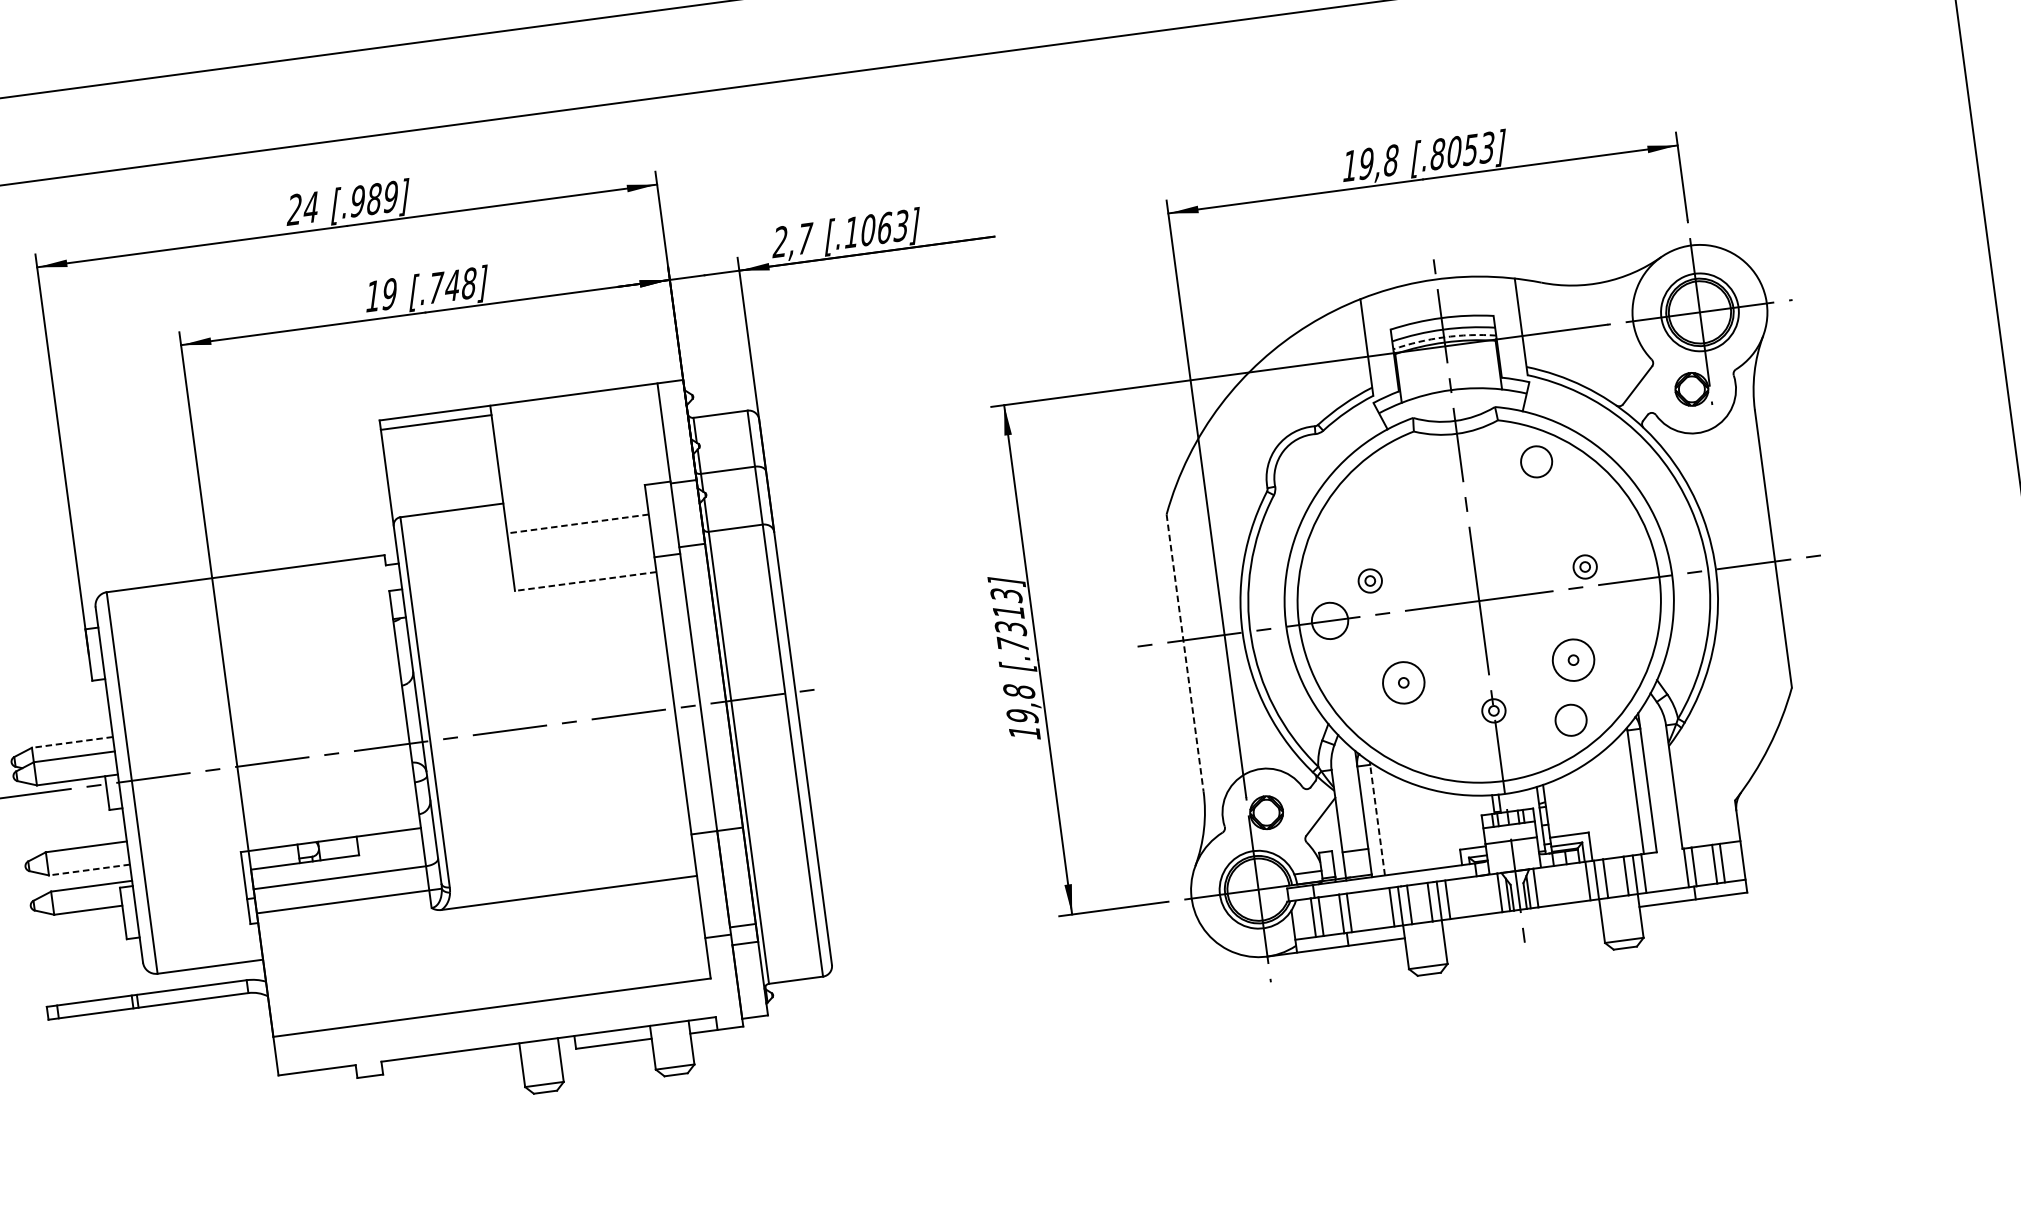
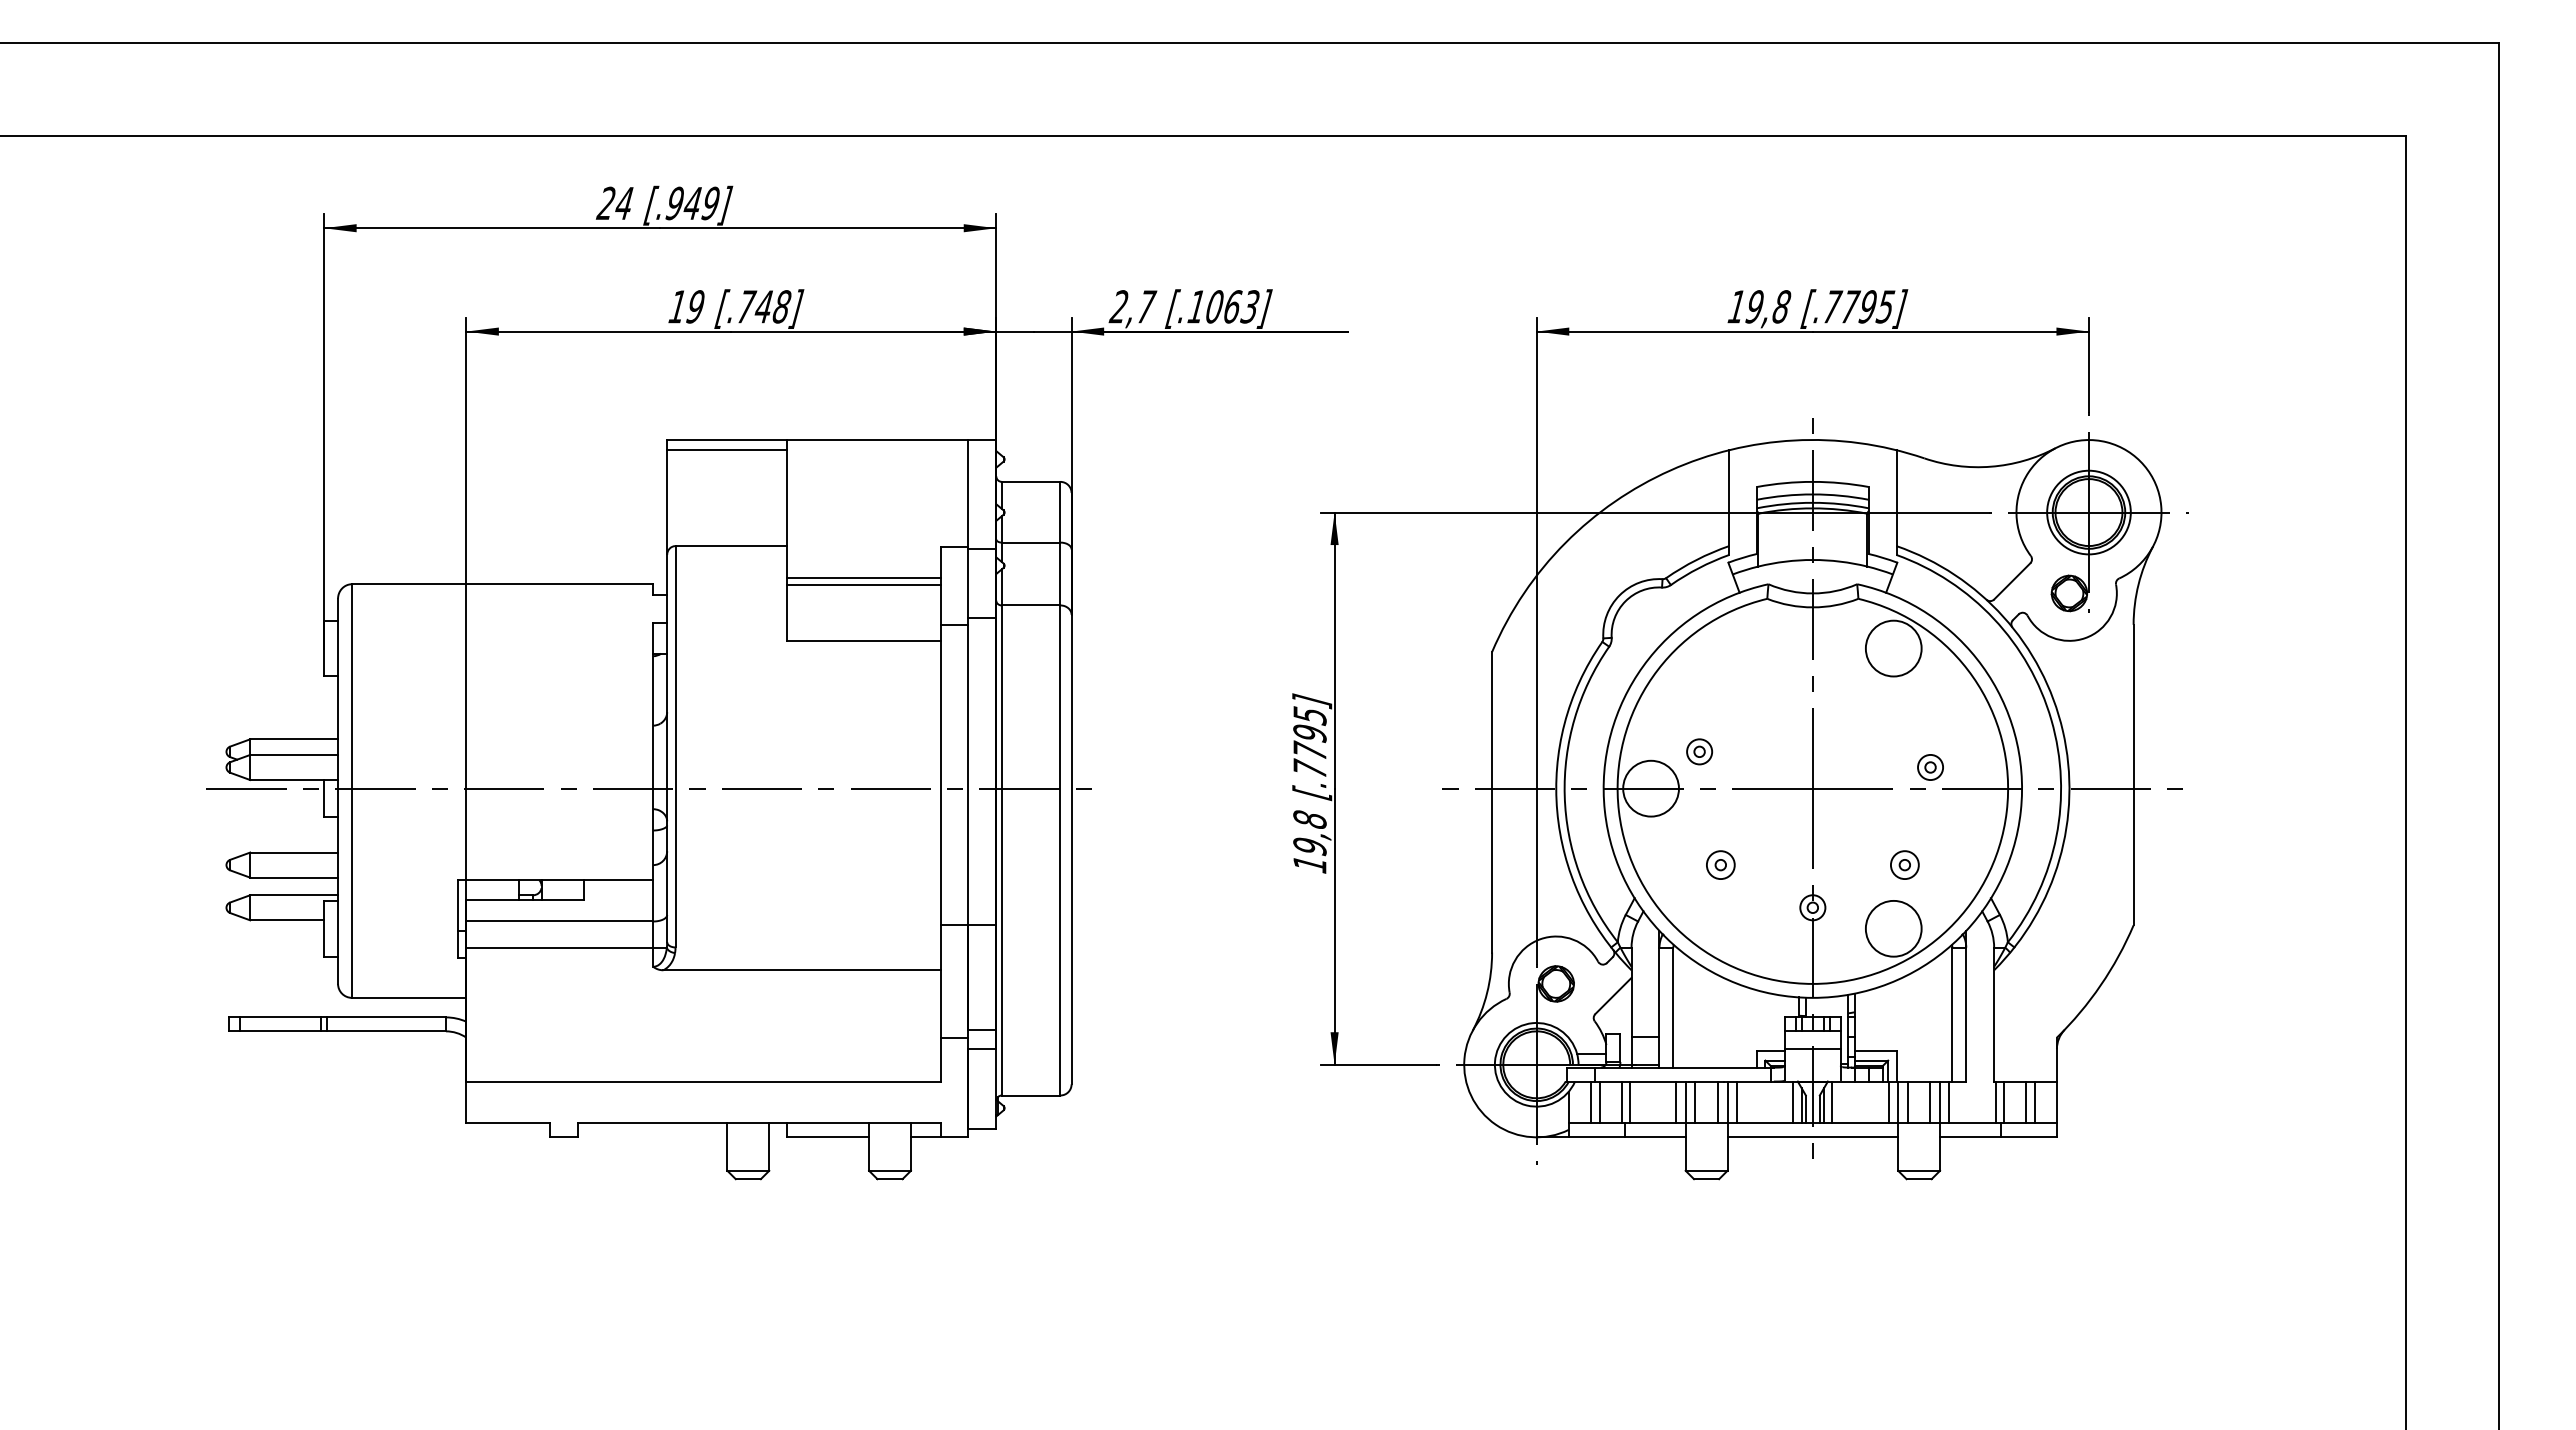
text: (1462, 150) -> (1859, 306), [.8053] -> [.7795]
text: (373, 199) -> (692, 203), [.989] -> [.949]
arc: (1443, 337) -> (1812, 502), dashed -> solid
circle: (1536, 461) -> (1893, 648), size x1.67
line: (577, 524) -> (863, 578), dashed -> solid
line: (578, 529) -> (863, 584), added
line: (585, 581) -> (863, 640), dashed -> solid
text: (1008, 612) -> (1309, 733), [.7313] -> [.7795]
circle: (1329, 620) -> (1650, 788), size x1.43
line: (1185, 653) -> (1492, 802), dashed -> solid
circle: (1573, 660) -> (1904, 865), size x0.62
circle: (1403, 683) -> (1720, 865), size x0.62
circle: (1570, 720) -> (1893, 928), size x1.67
line: (72, 742) -> (294, 739), dashed -> solid
line: (1377, 820) -> (1673, 1007), dashed -> solid
line: (89, 869) -> (294, 877), dashed -> solid
line: (1521, 922) -> (1812, 1137), added

